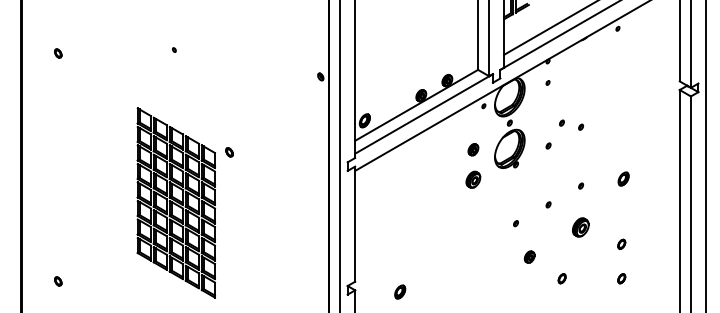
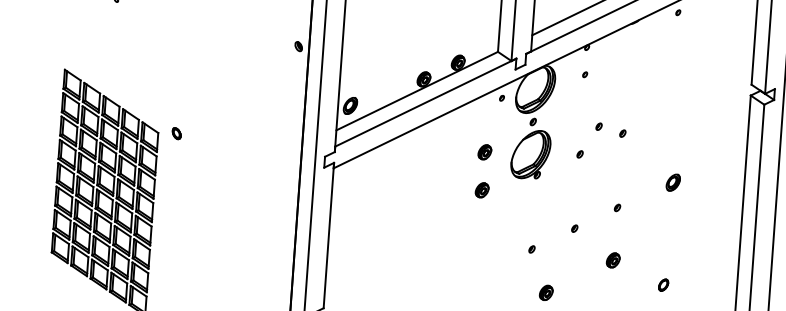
part: (623, 178) -> (673, 181), moved
part: (473, 179) -> (482, 189), size x0.71
part: (580, 227) -> (613, 260), size x0.62

